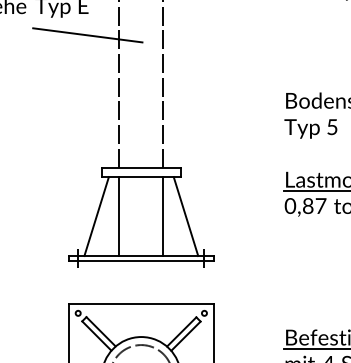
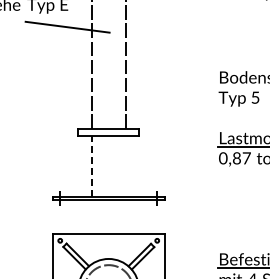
line: (118, 215) -> (91, 165), solid -> dashed
line: (96, 216) -> (74, 166), removed
line: (163, 216) -> (125, 166), removed
line: (185, 216) -> (142, 166), removed

